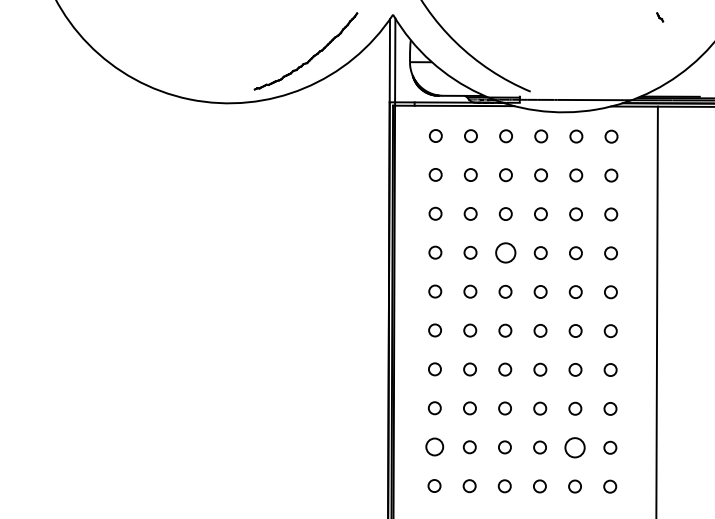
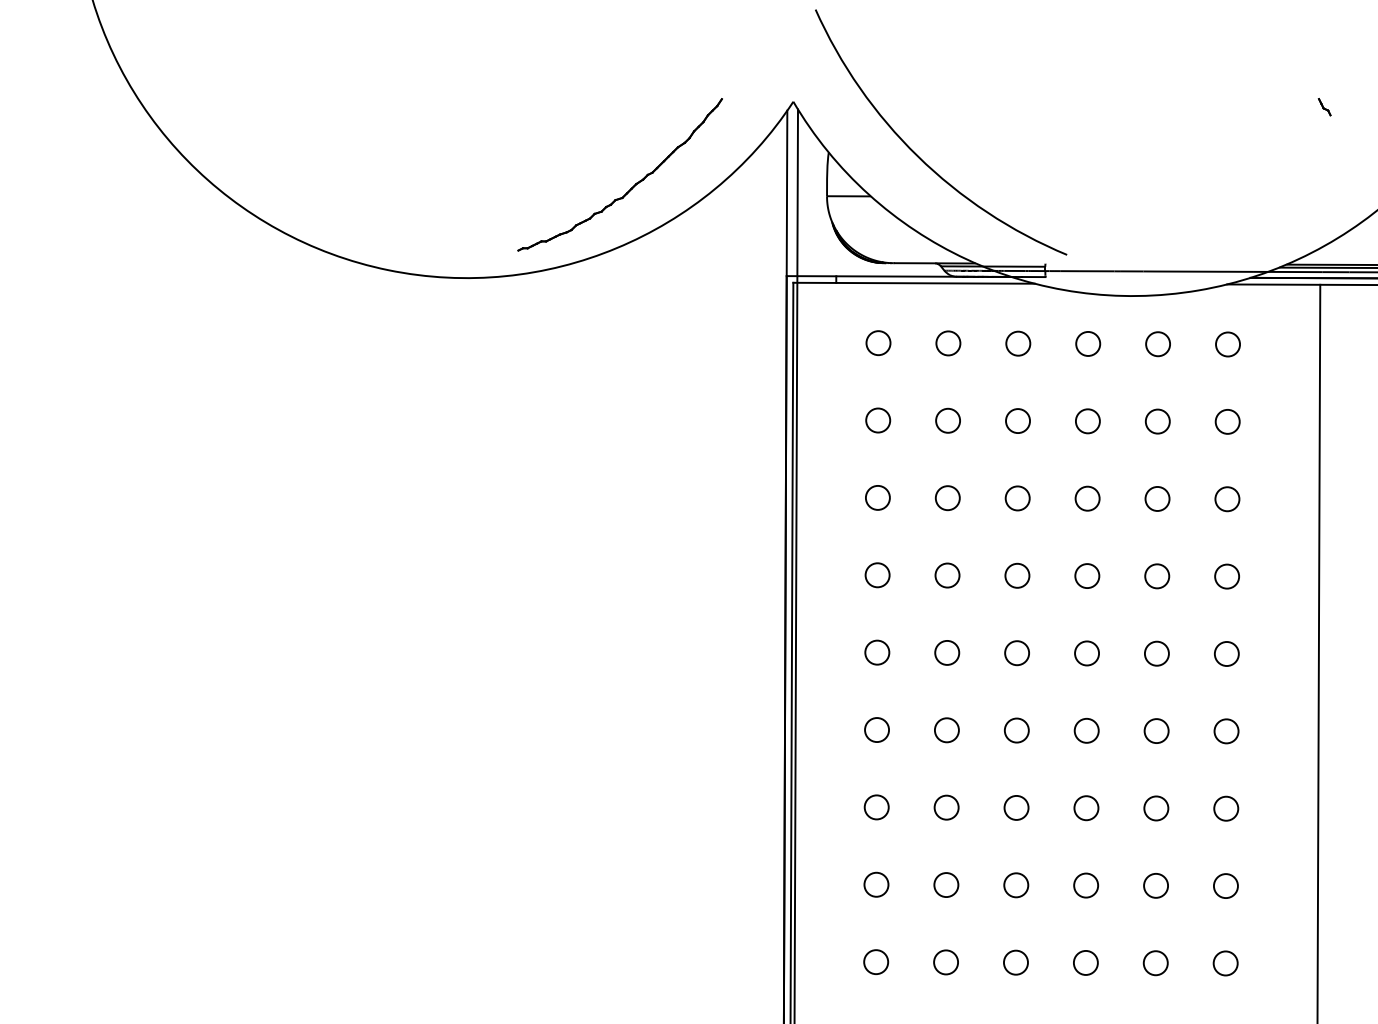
circle: (505, 252) -> (1017, 574), size x0.62
circle: (434, 447) -> (875, 962), size x0.71
circle: (575, 447) -> (1156, 962), size x0.62

